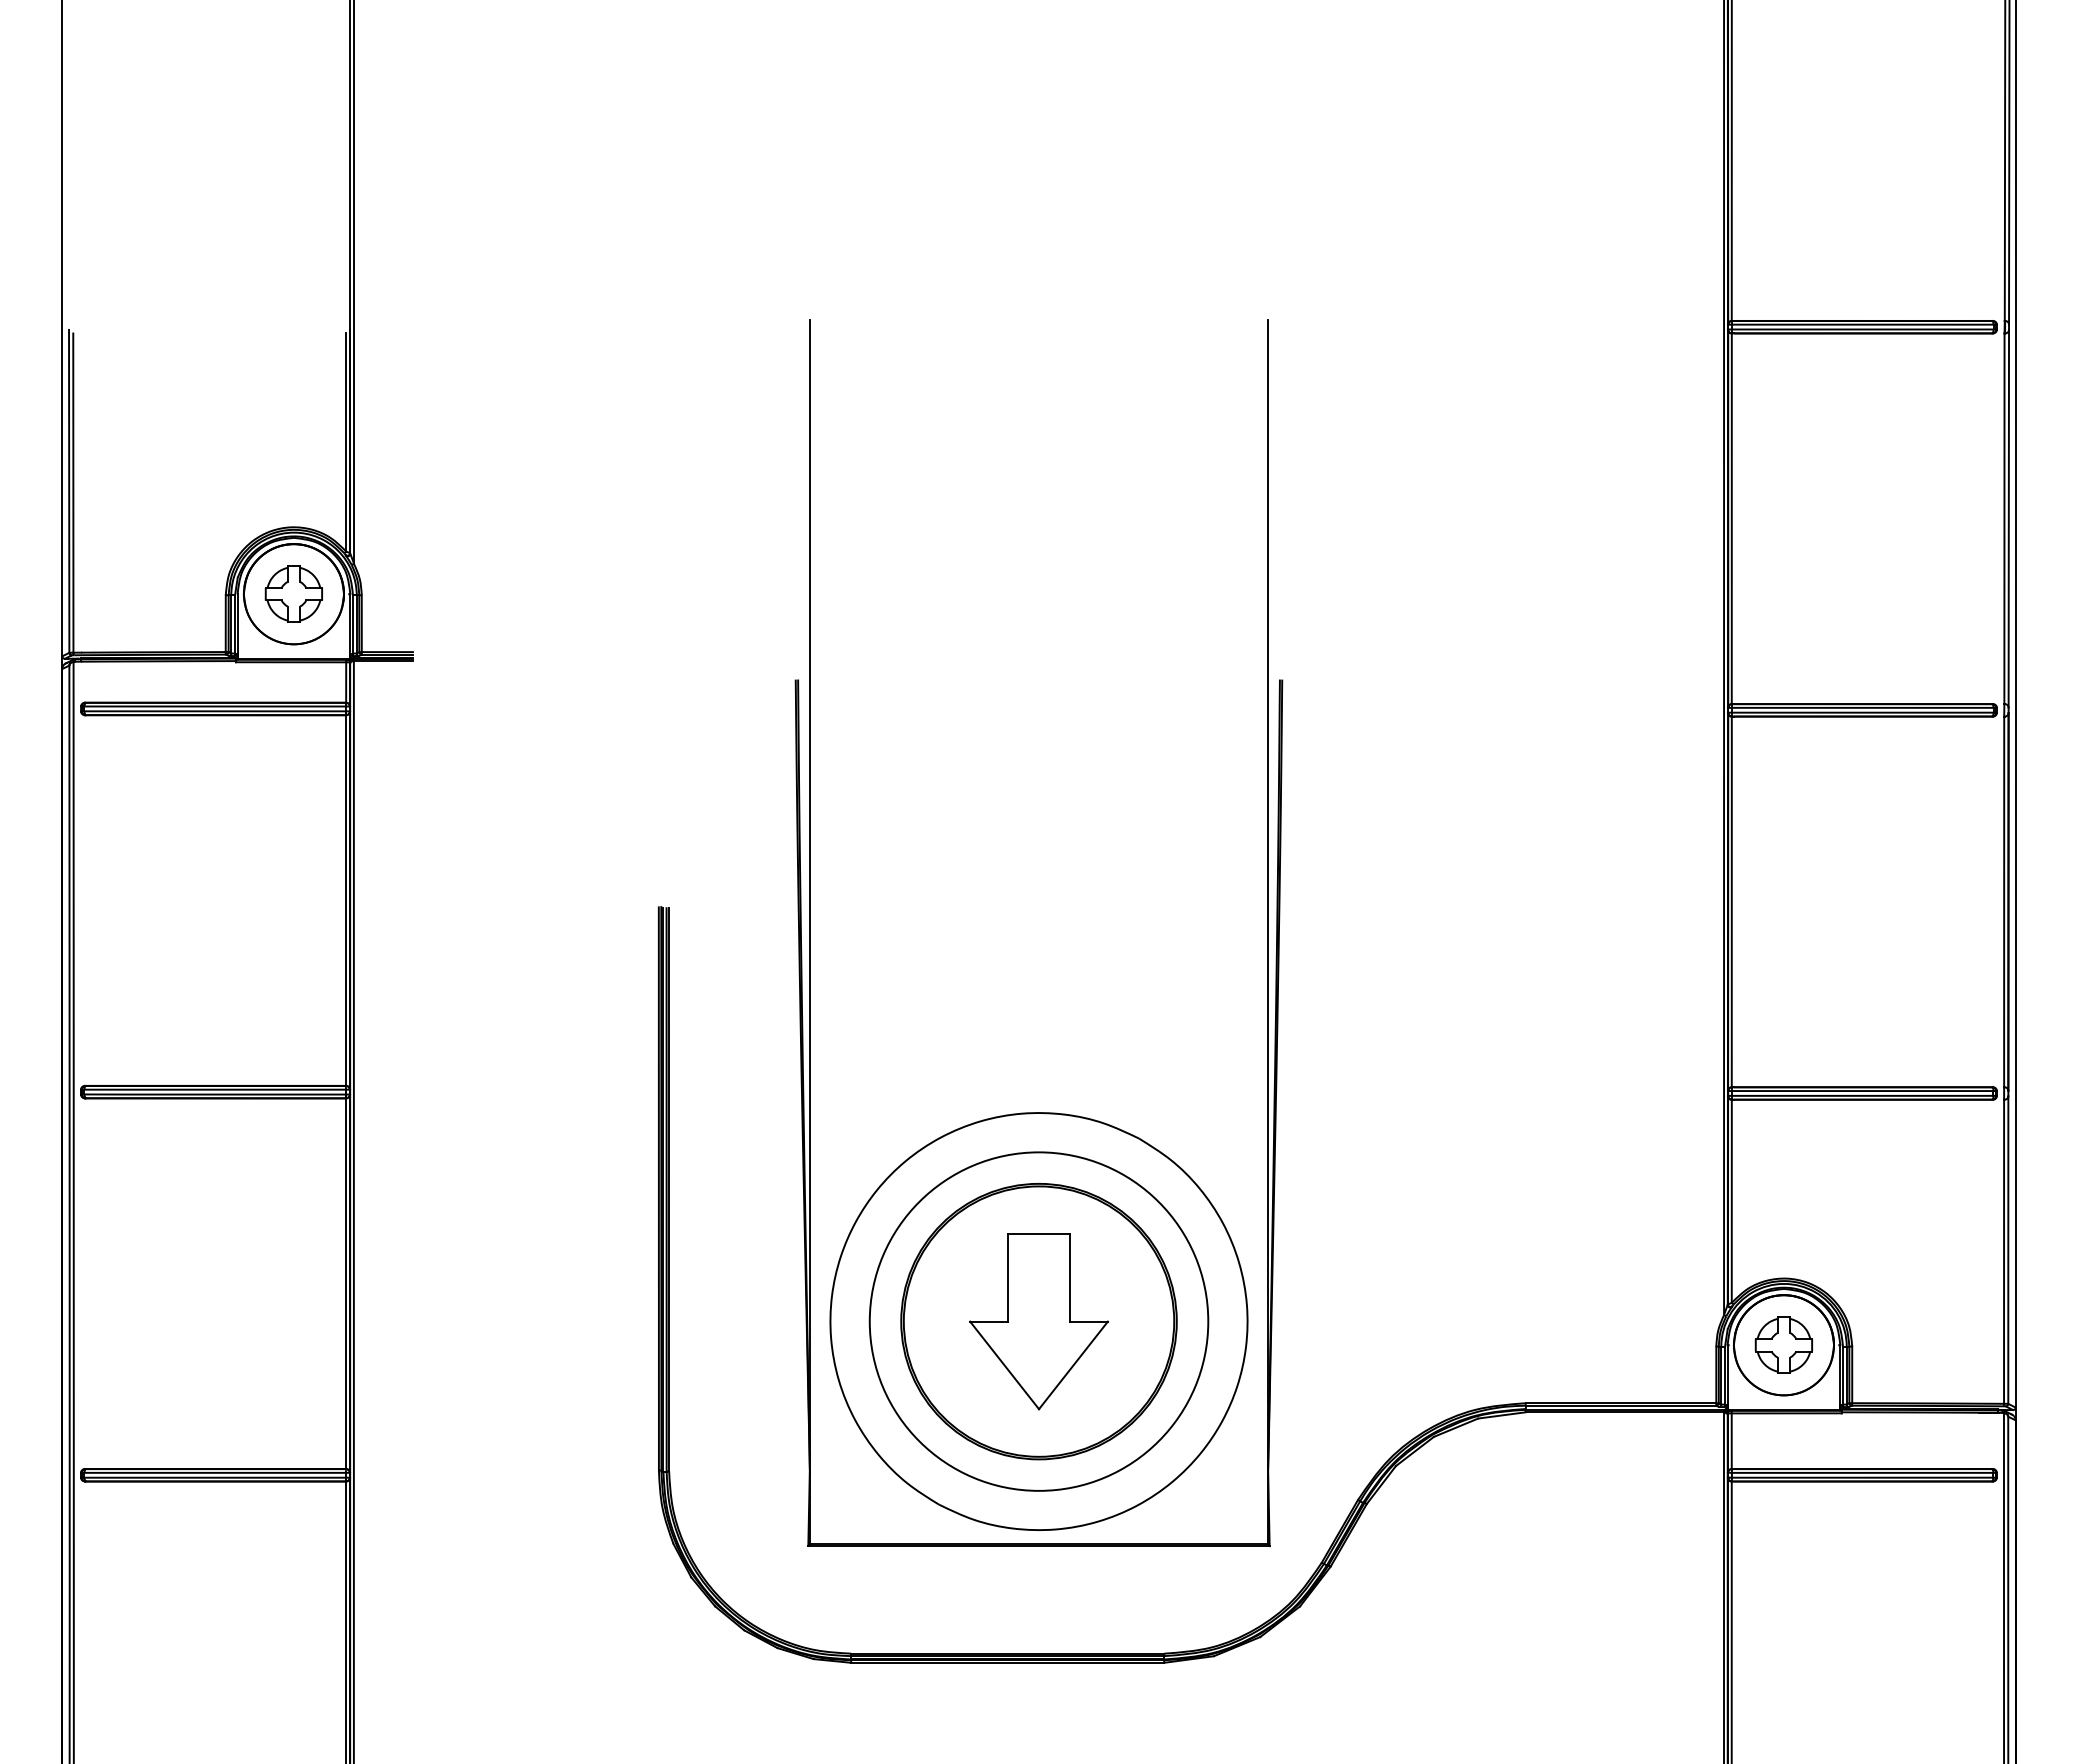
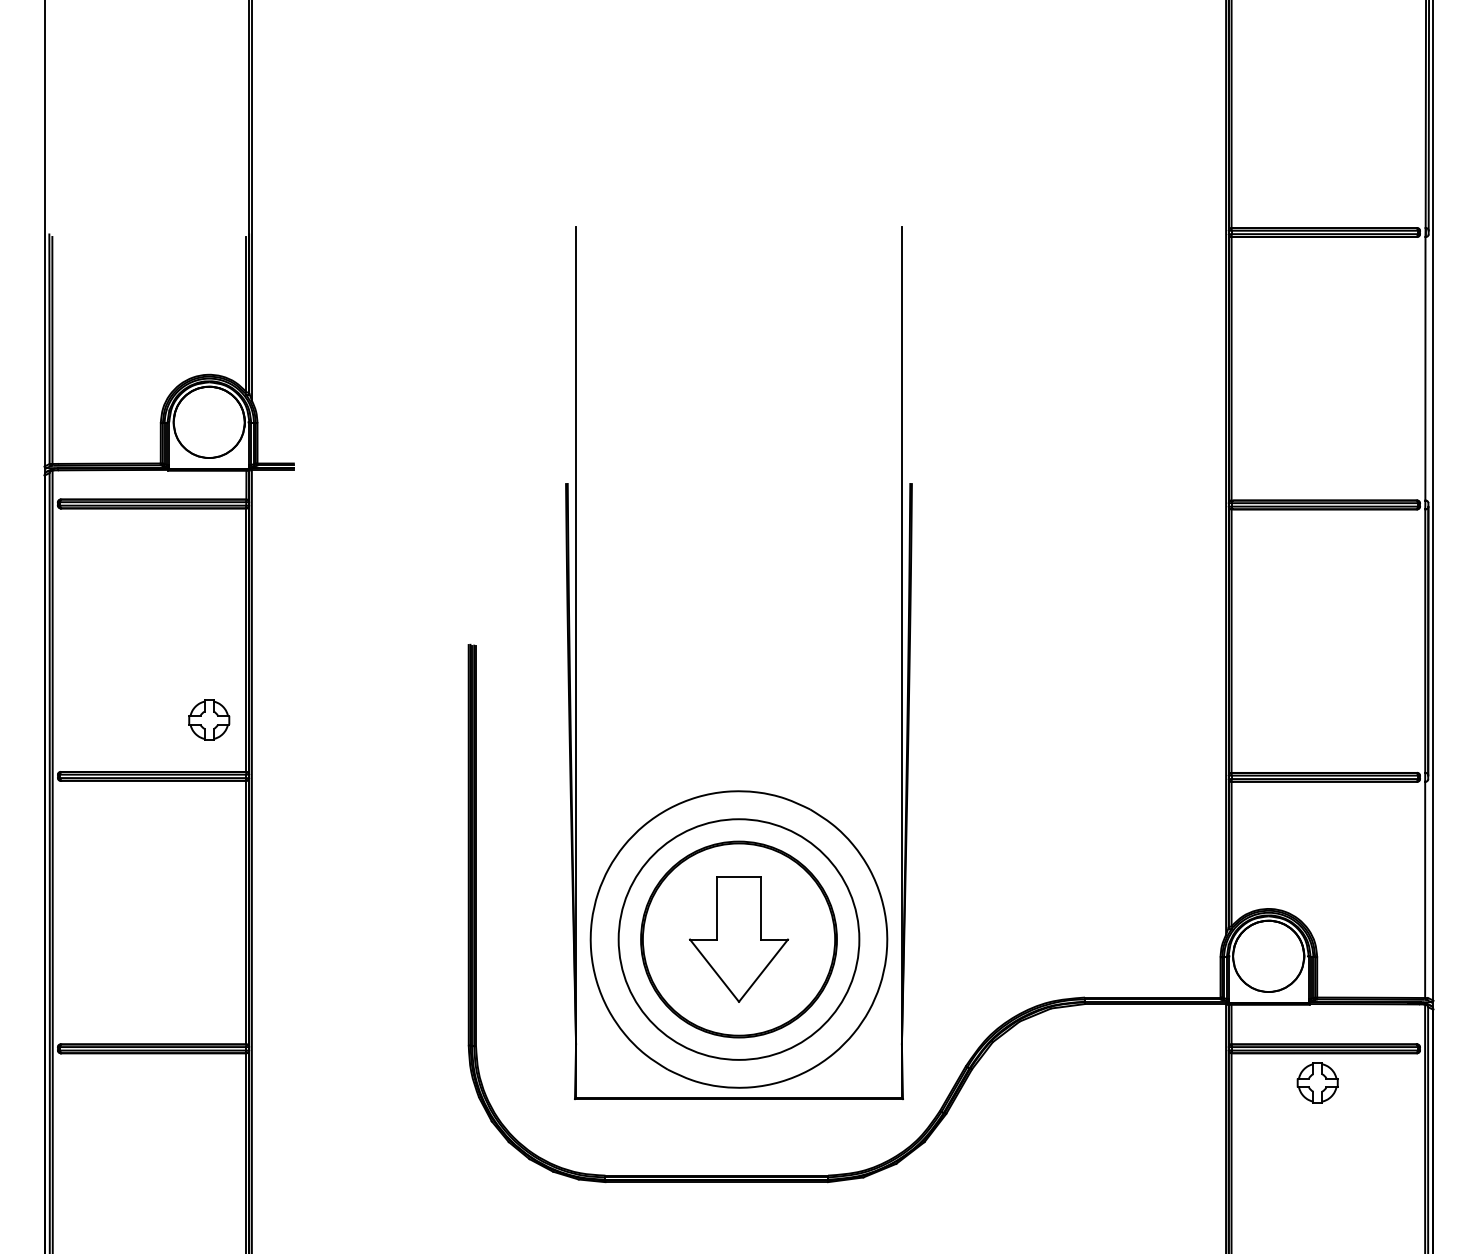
line: (2008, 518) -> (1428, 368), removed
part: (293, 593) -> (208, 719), moved
line: (2008, 1249) -> (1428, 888), removed
part: (1783, 1344) -> (1317, 1082), moved

